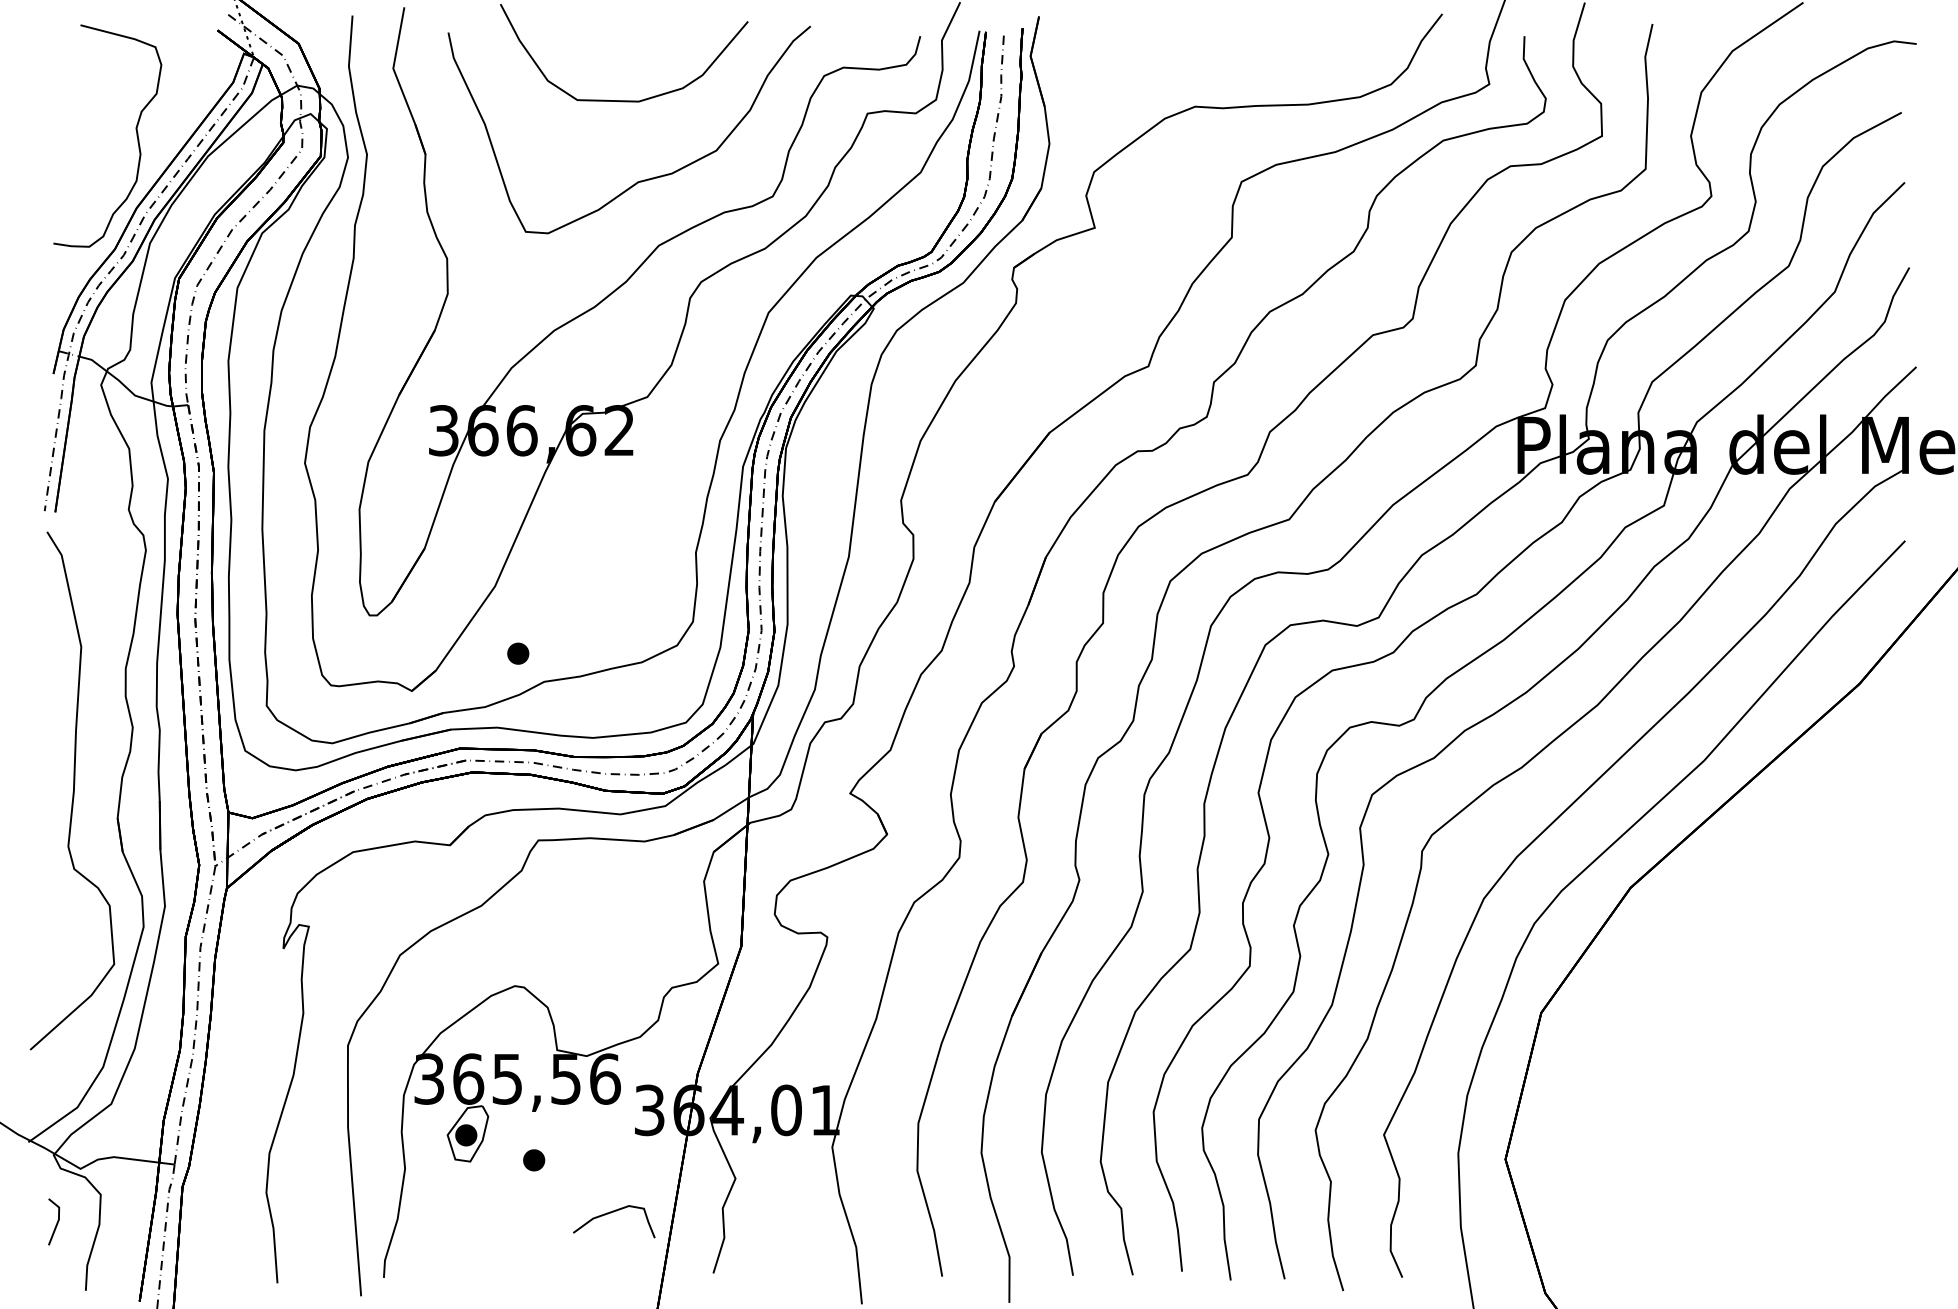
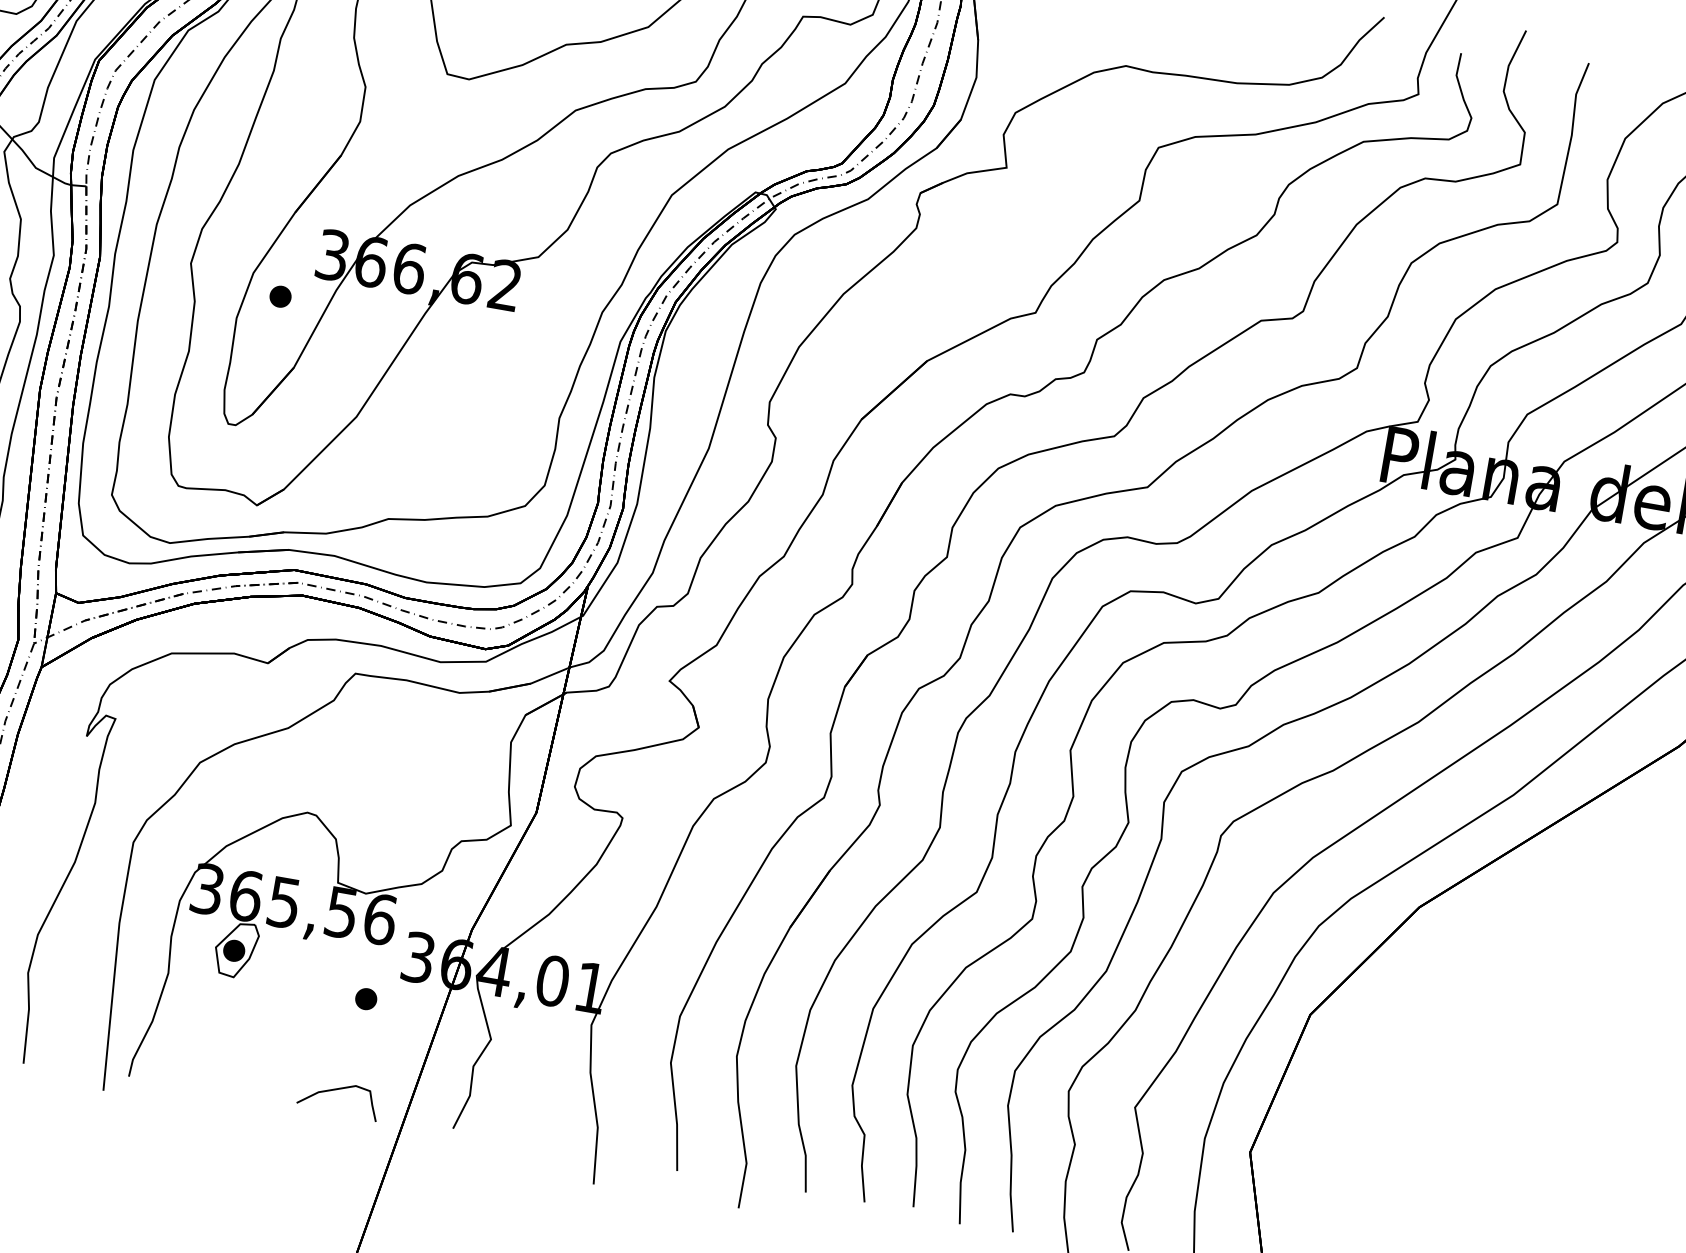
part: (518, 653) -> (280, 296), moved
part: (534, 1160) -> (366, 999), moved
curve: (611, 1213) -> (337, 1090), moved

